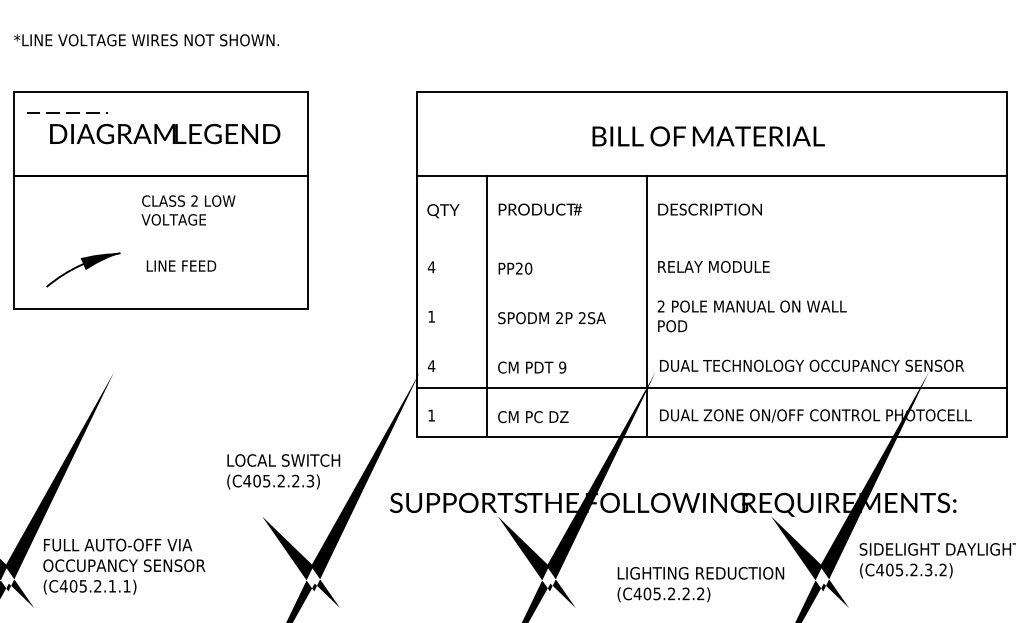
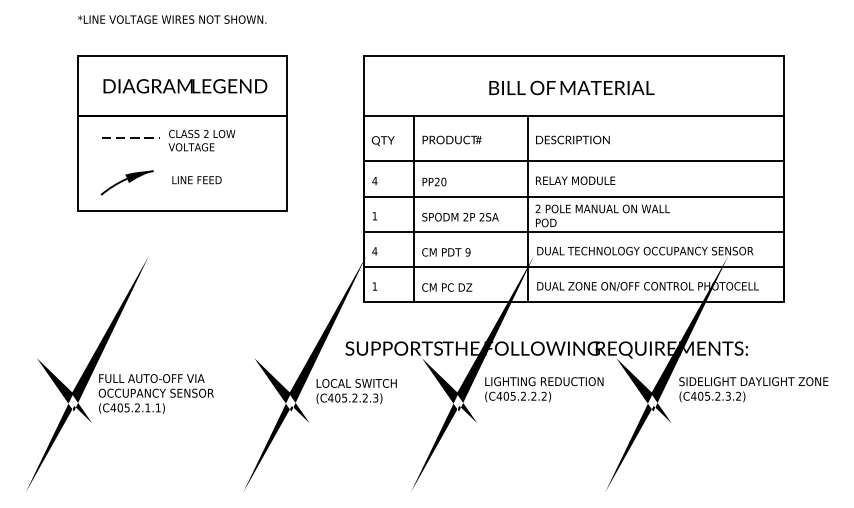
line: (66, 111) -> (130, 137), moved
line: (710, 239) -> (573, 161), added
line: (710, 289) -> (573, 196), added
line: (710, 338) -> (573, 231), added
text: (283, 471) -> (356, 391), moved
text: (701, 584) -> (544, 389), moved

